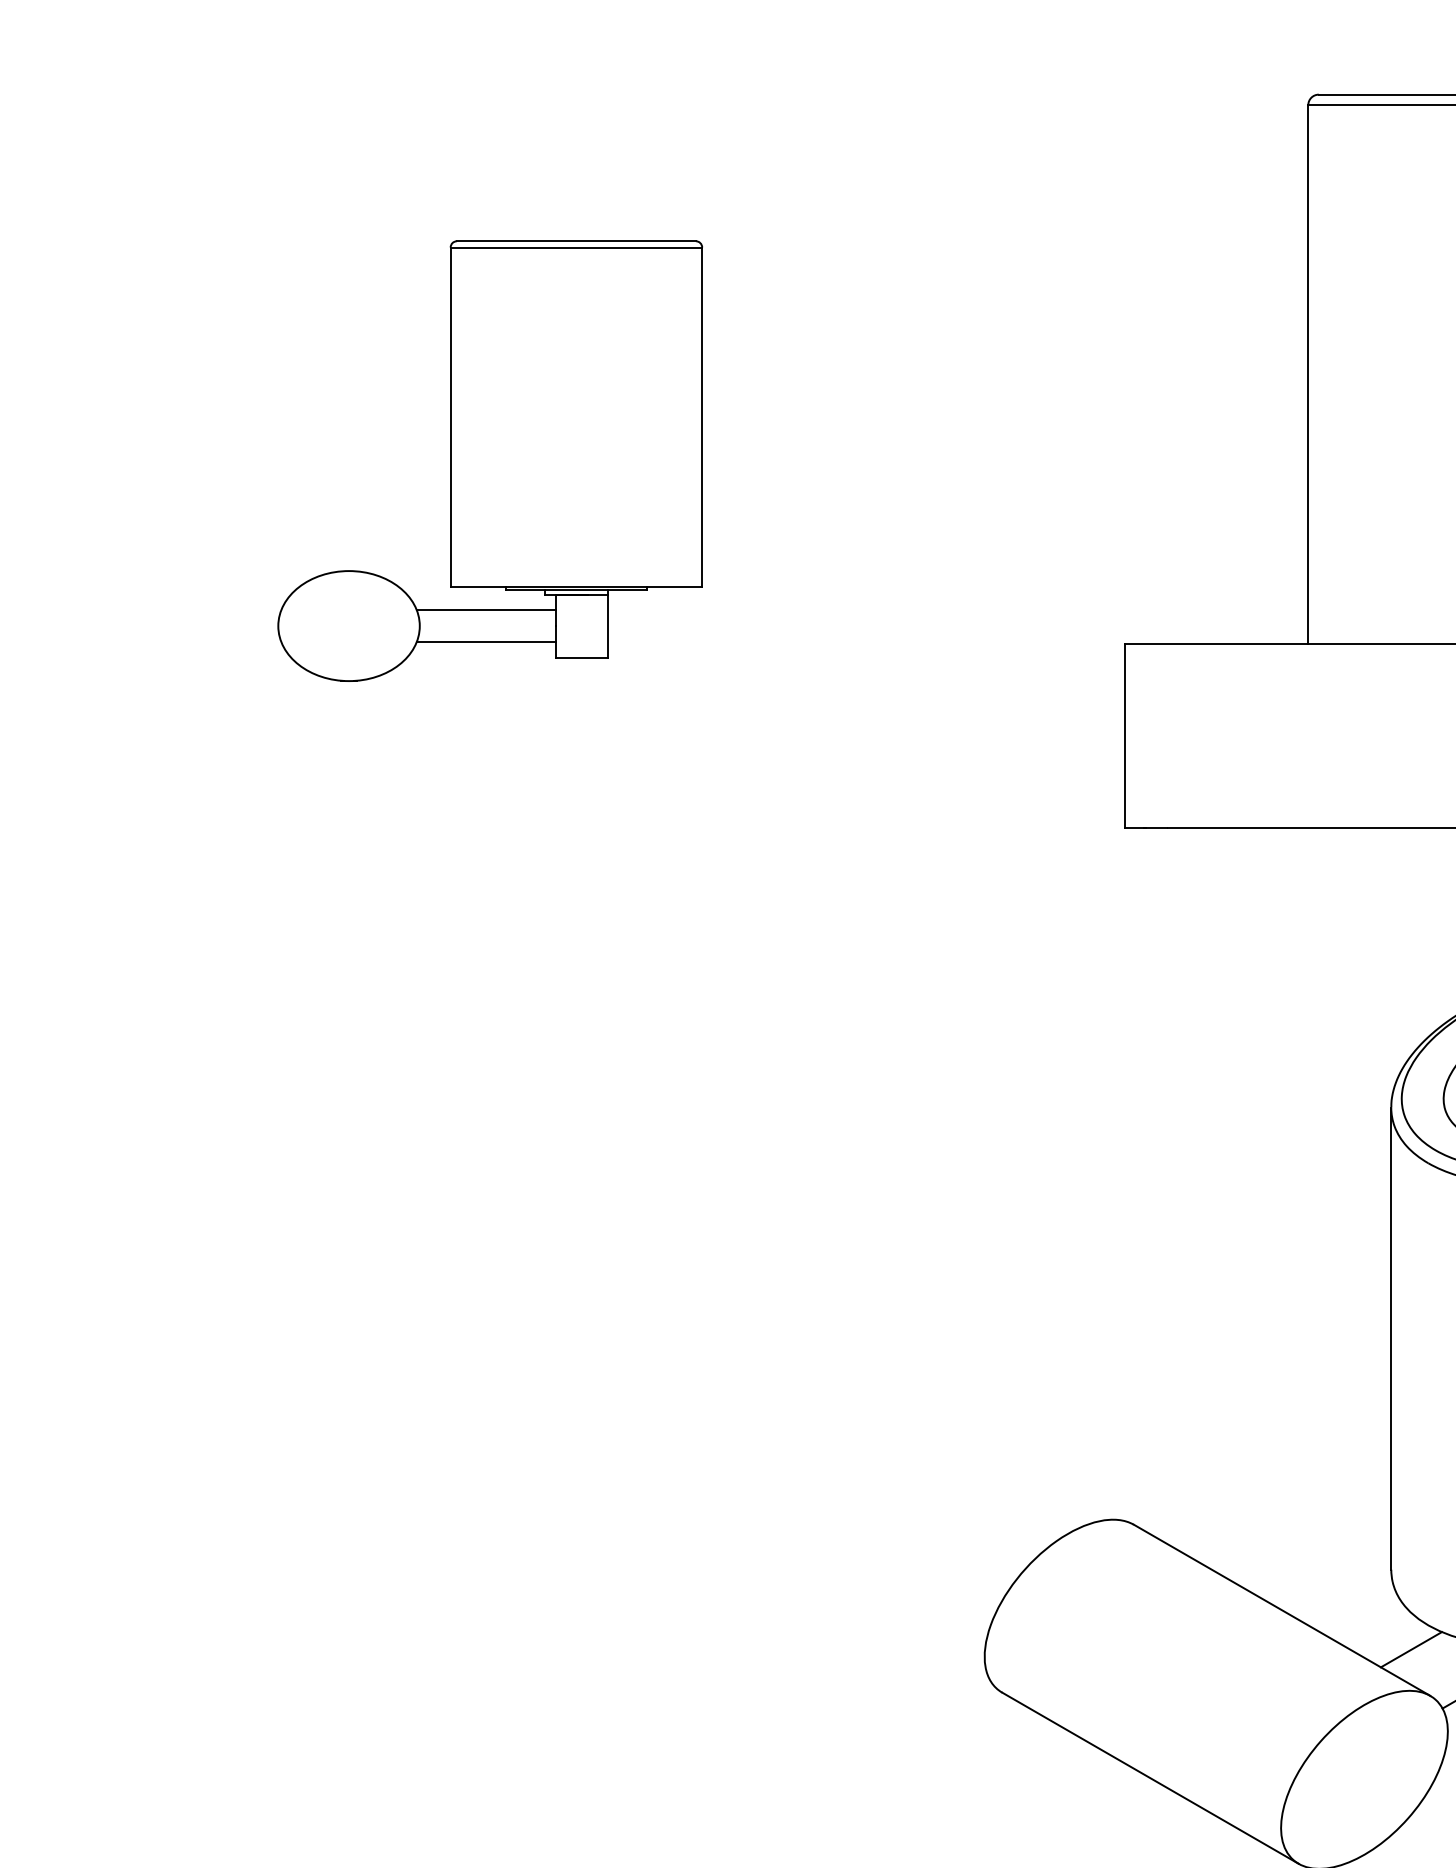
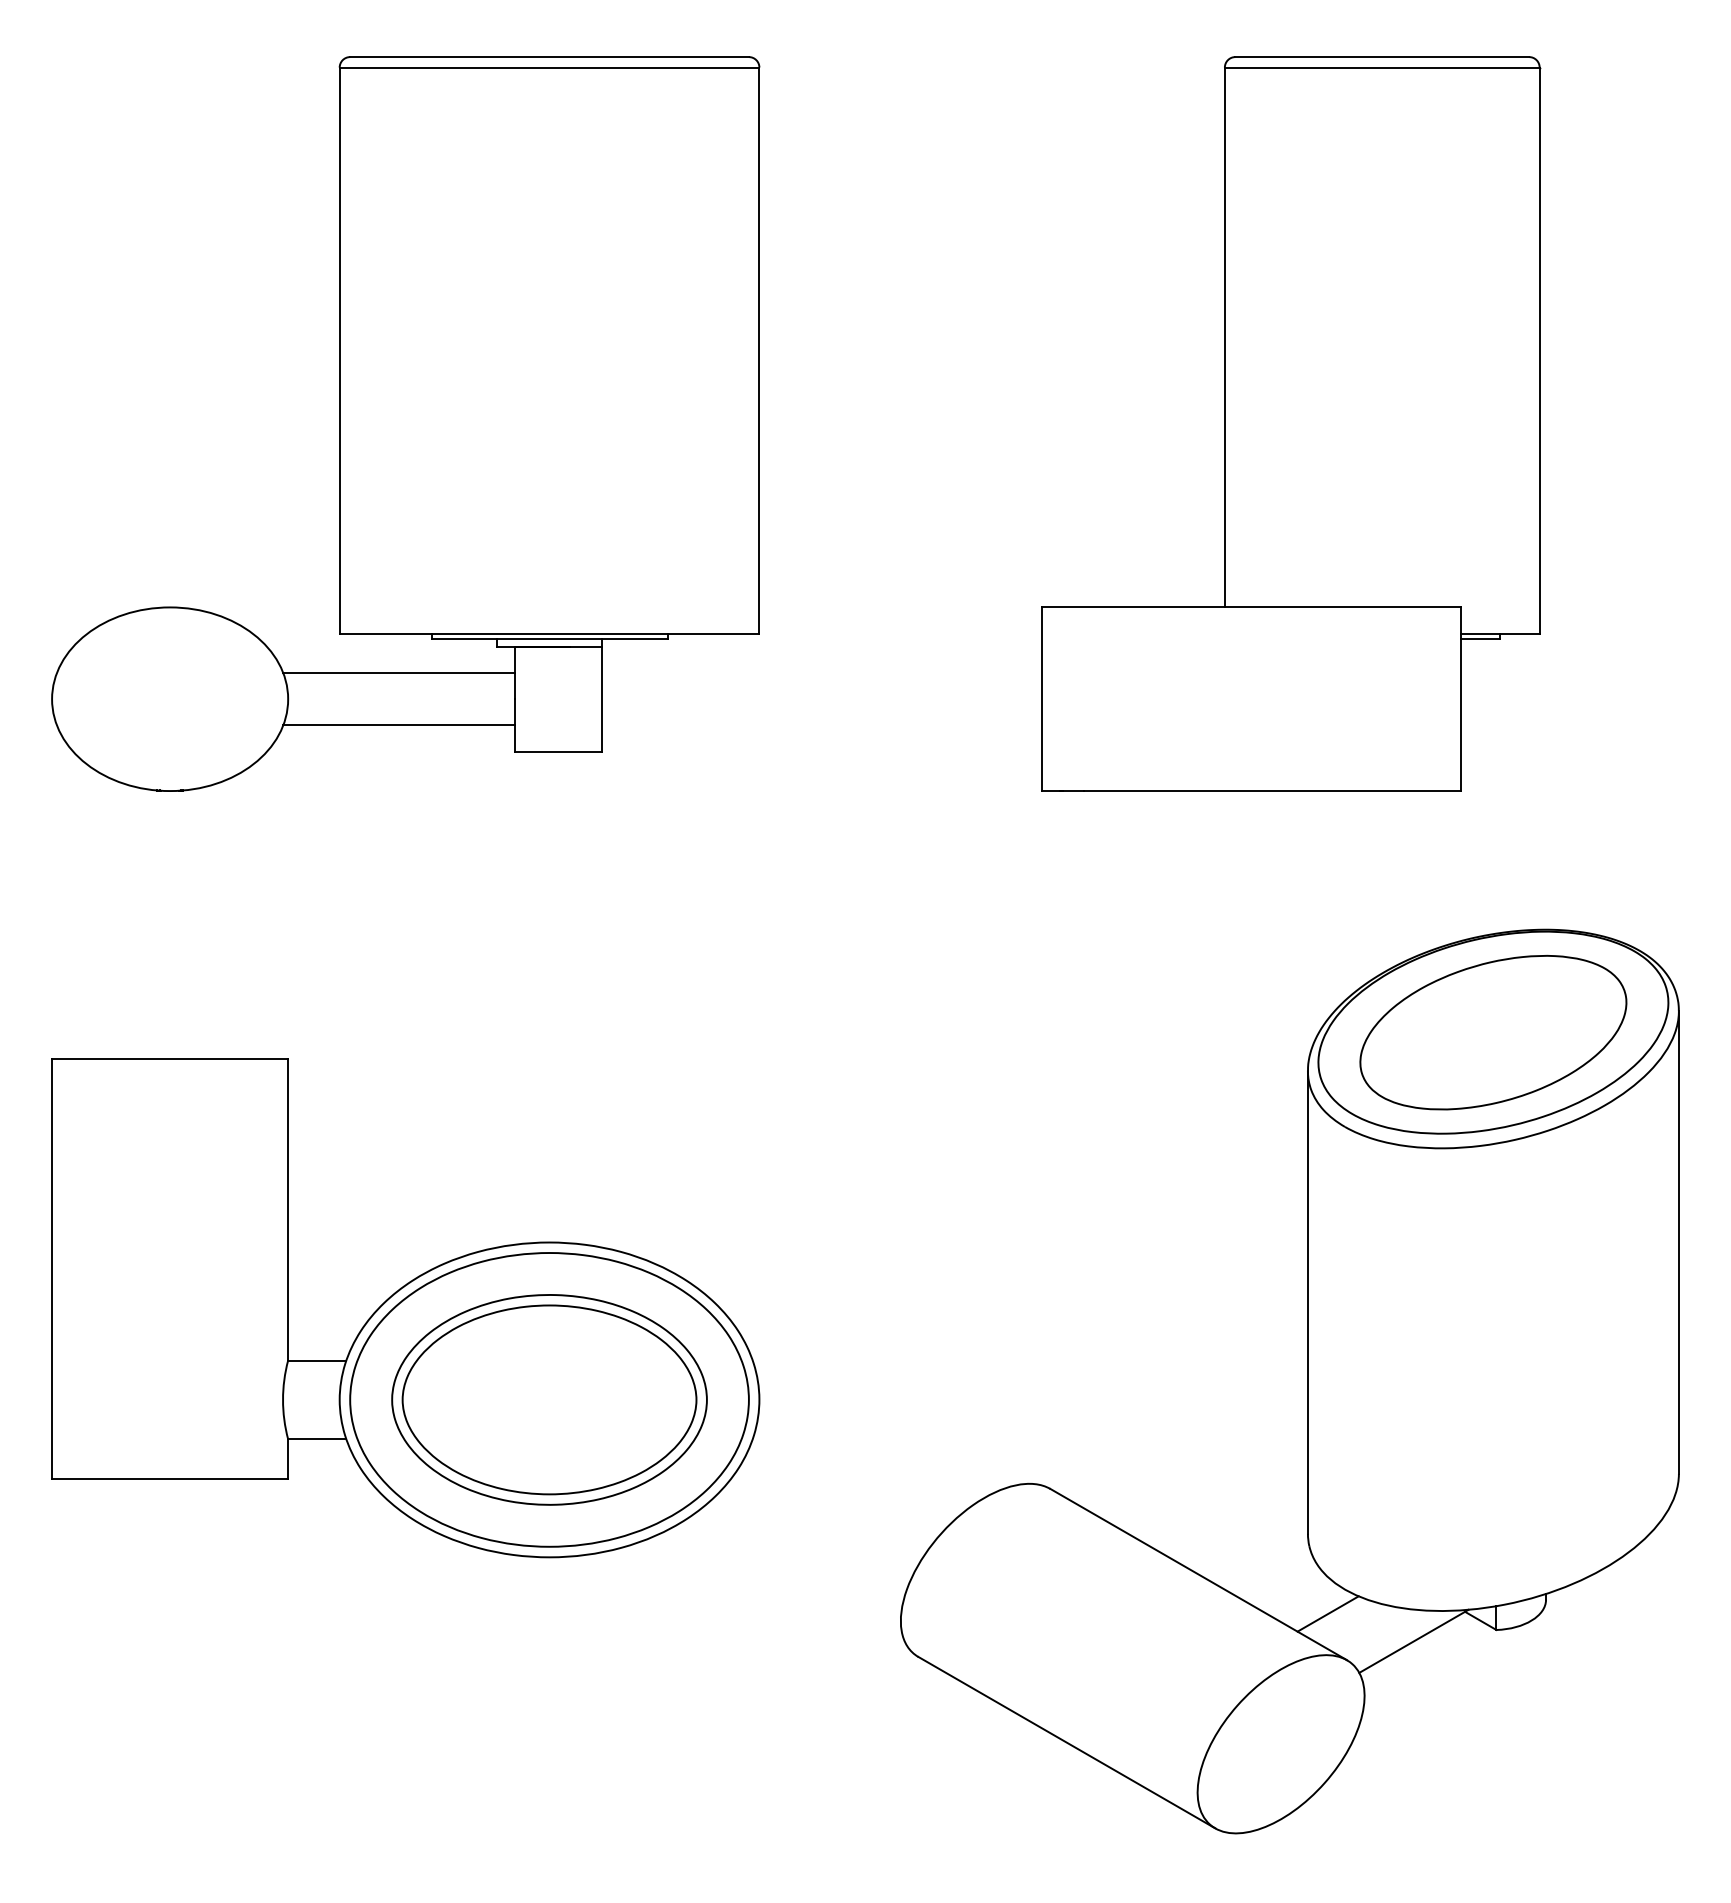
part: (489, 460) -> (405, 423), size x1.67
part: (489, 1344) -> (405, 1308), added

